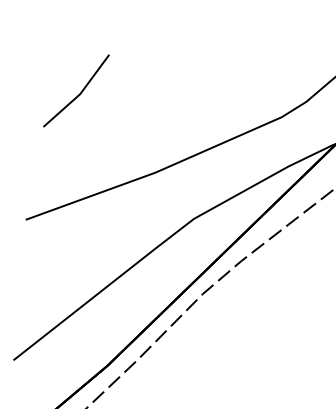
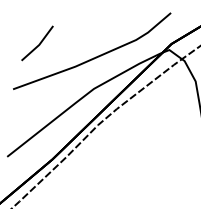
line: (78, 93) -> (38, 44), moved

